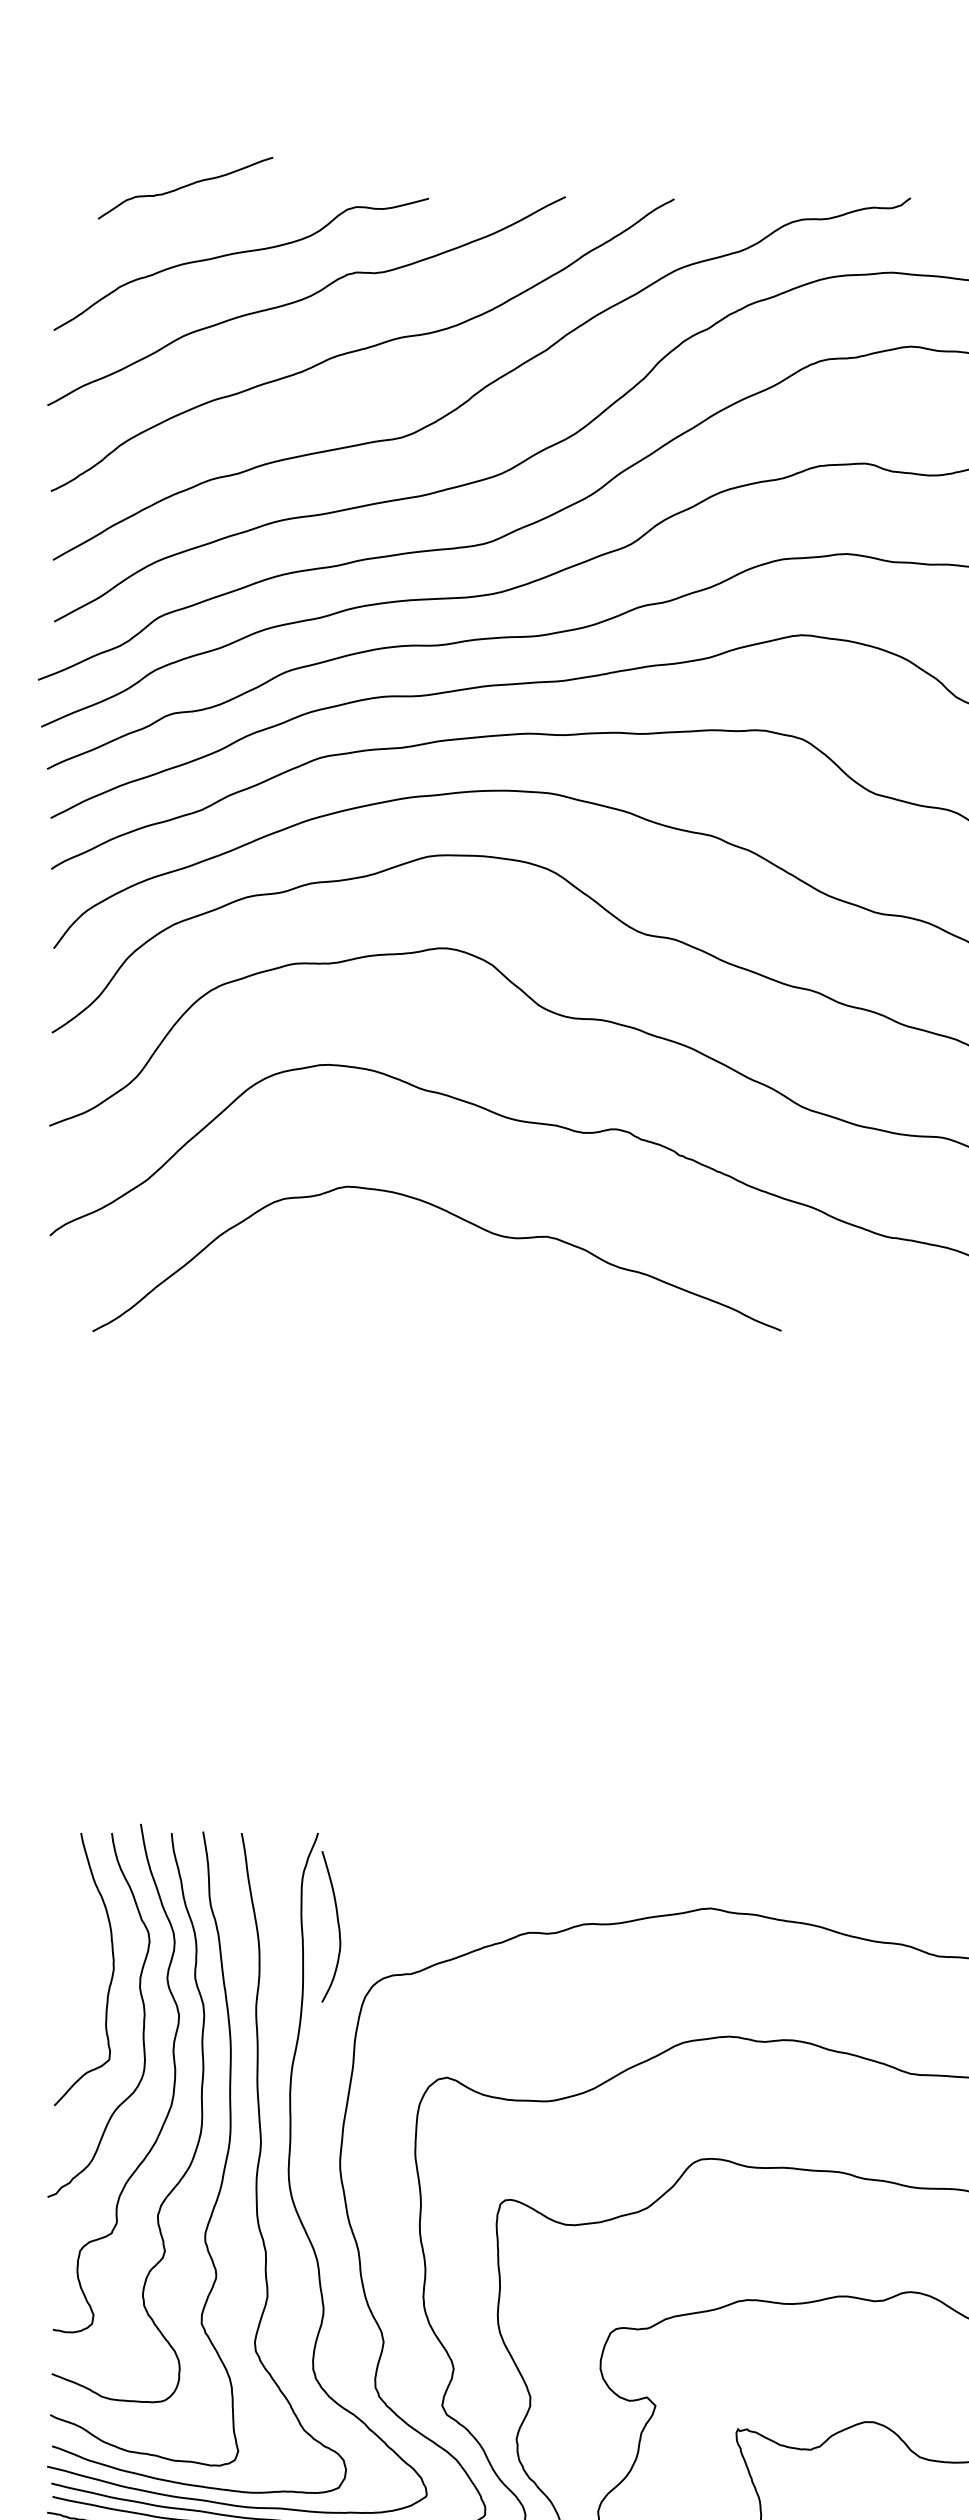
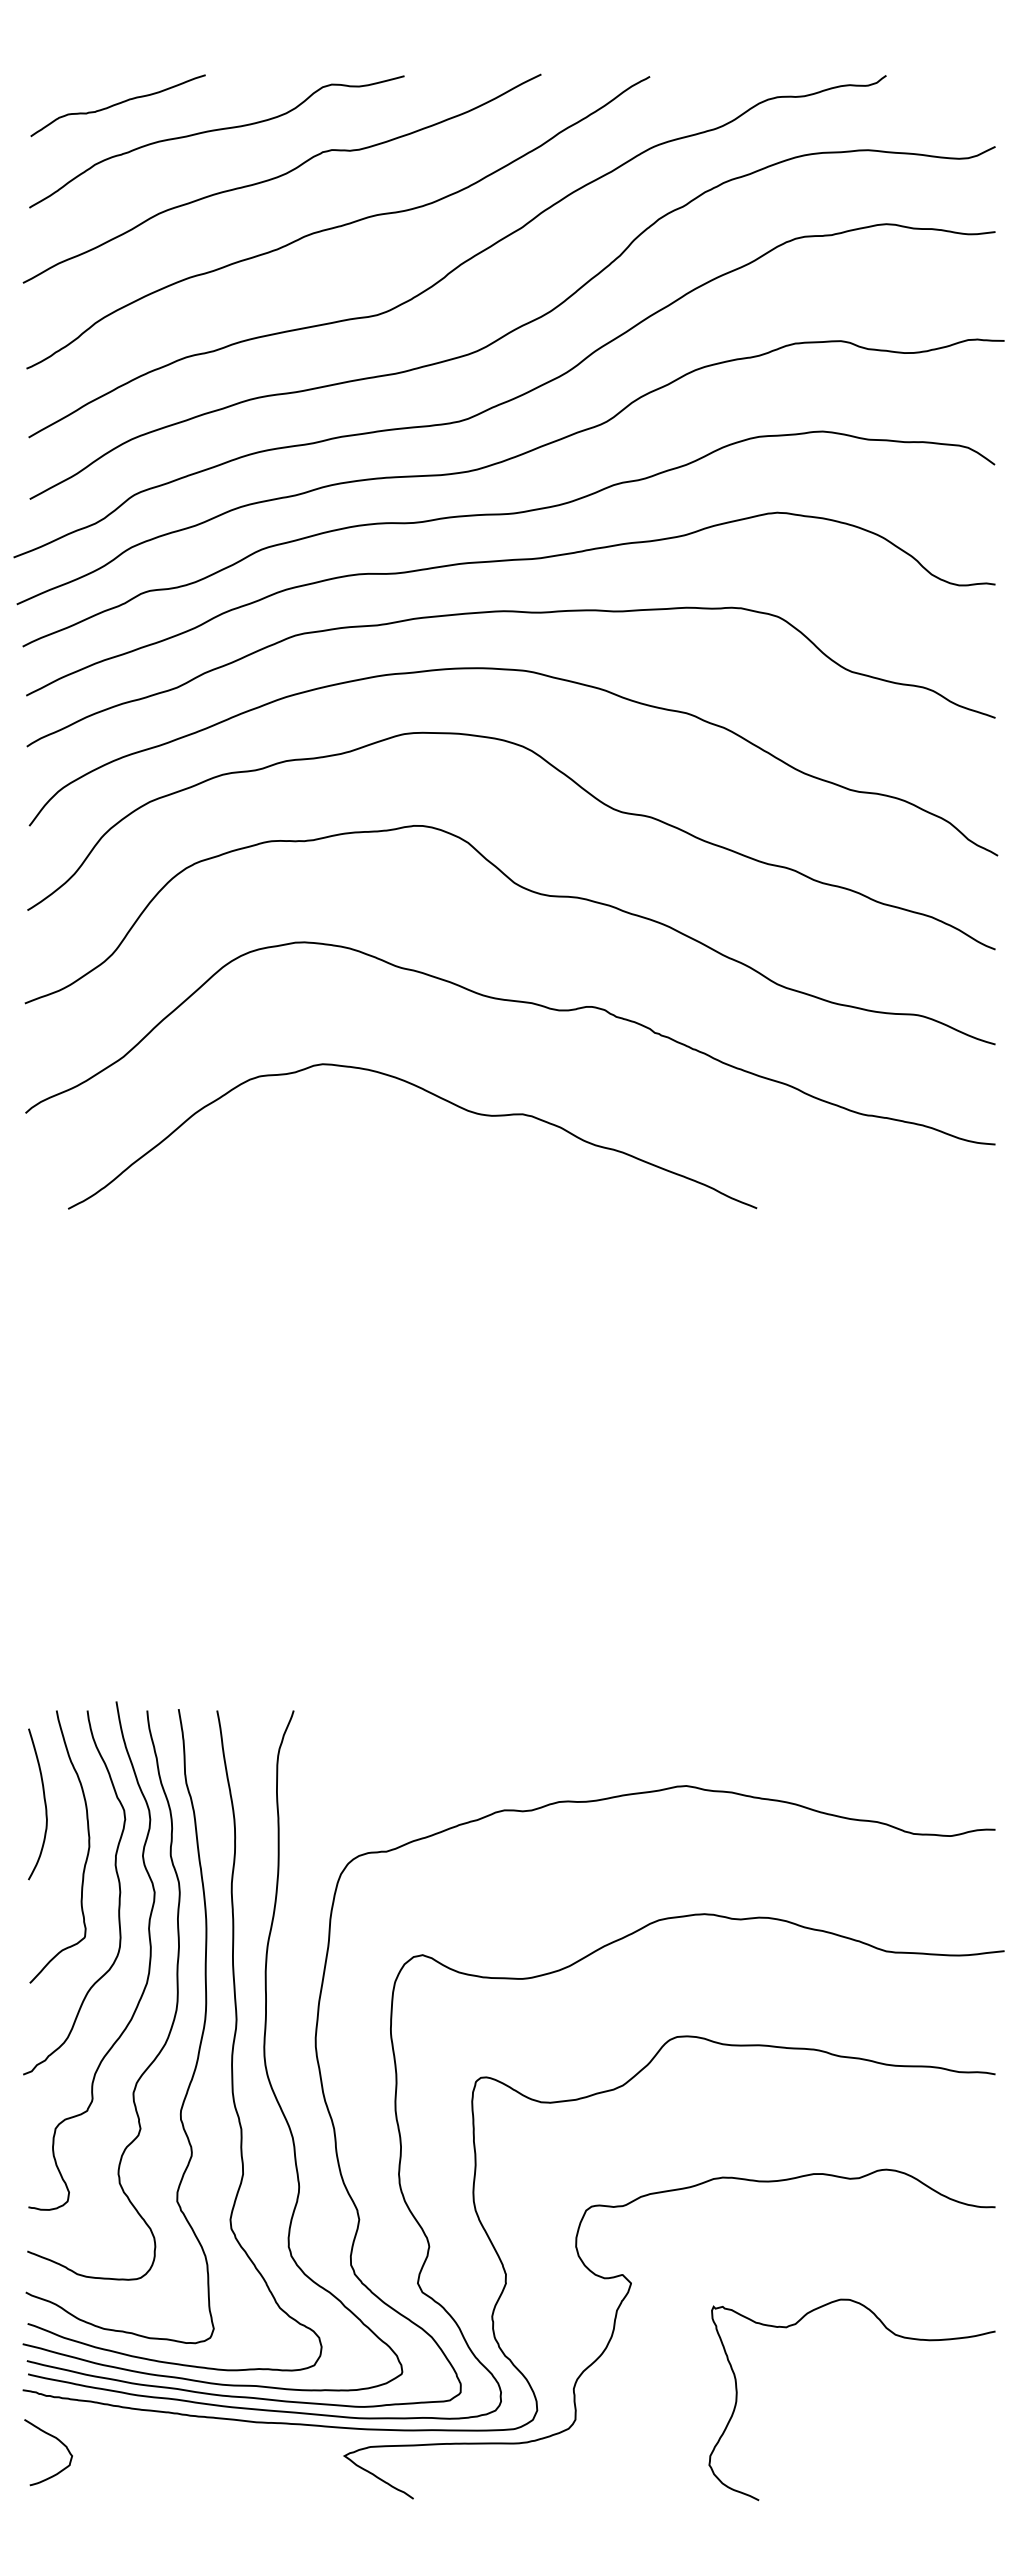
curve: (184, 186) -> (117, 104), moved
curve: (337, 1926) -> (44, 1804), moved

